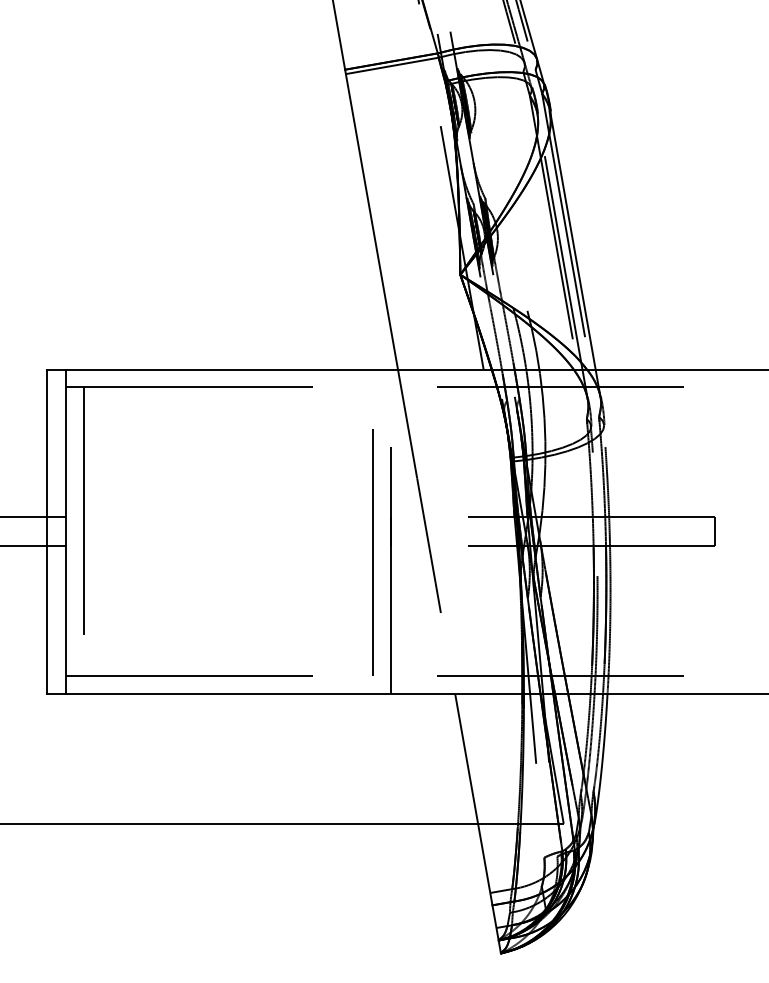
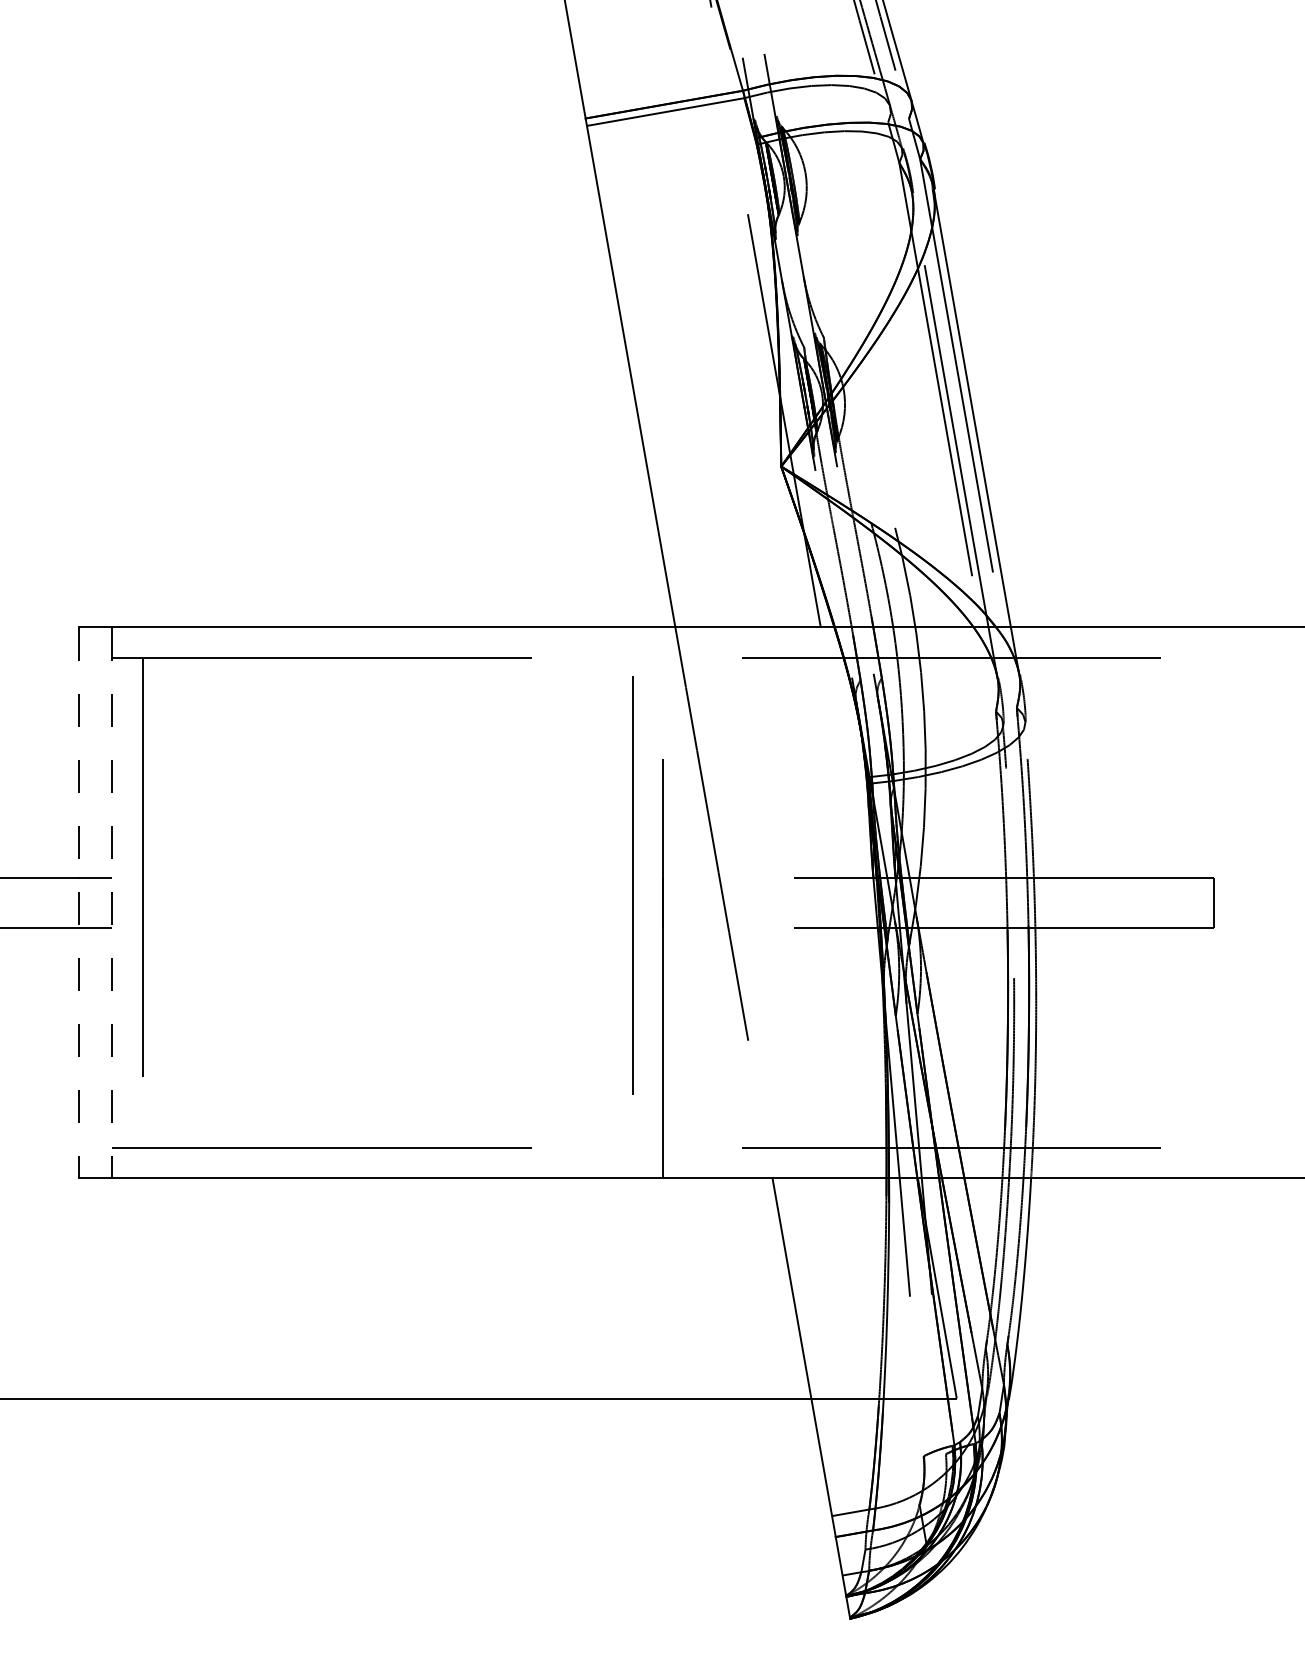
line: (46, 532) -> (78, 904), solid -> dashed
line: (66, 532) -> (112, 904), solid -> dashed
line: (372, 552) -> (632, 885), moved

